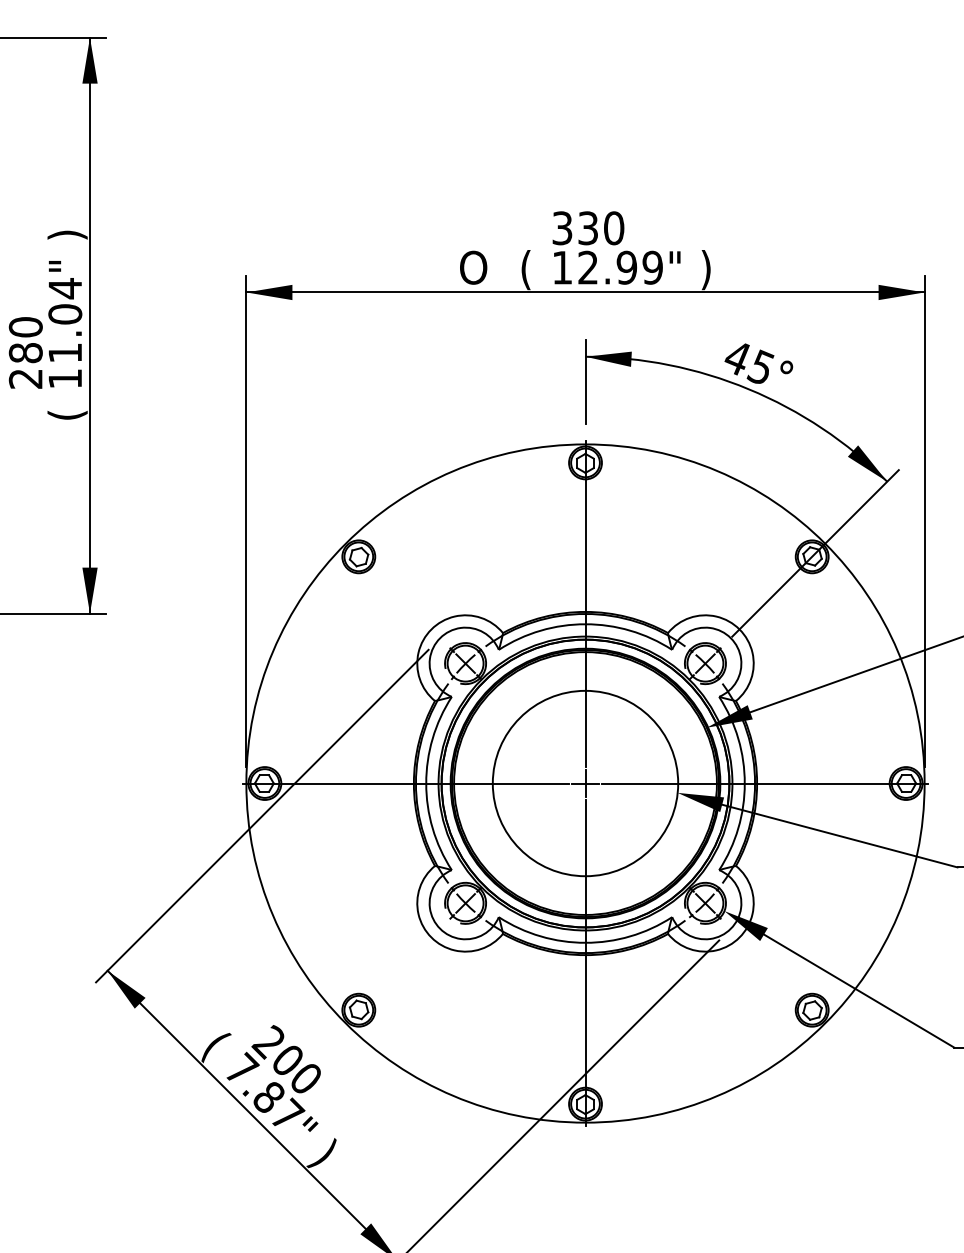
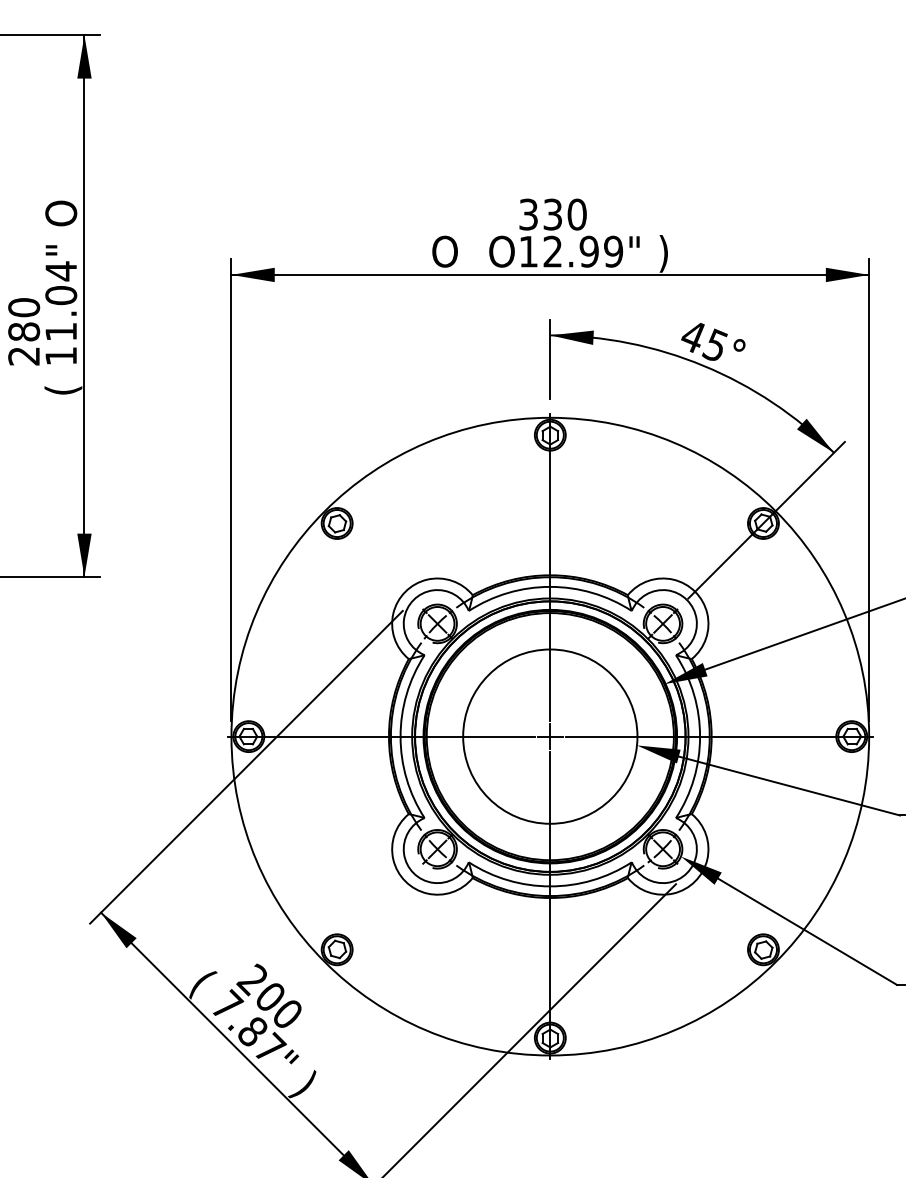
text: (67, 227) -> (63, 213), ) -> O
text: (533, 269) -> (501, 253), ( -> O

